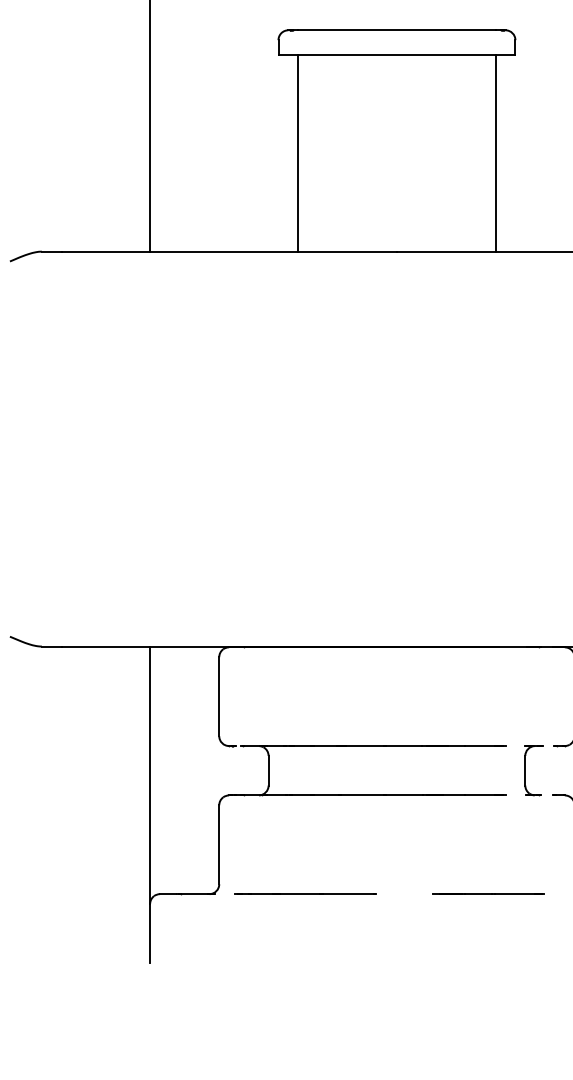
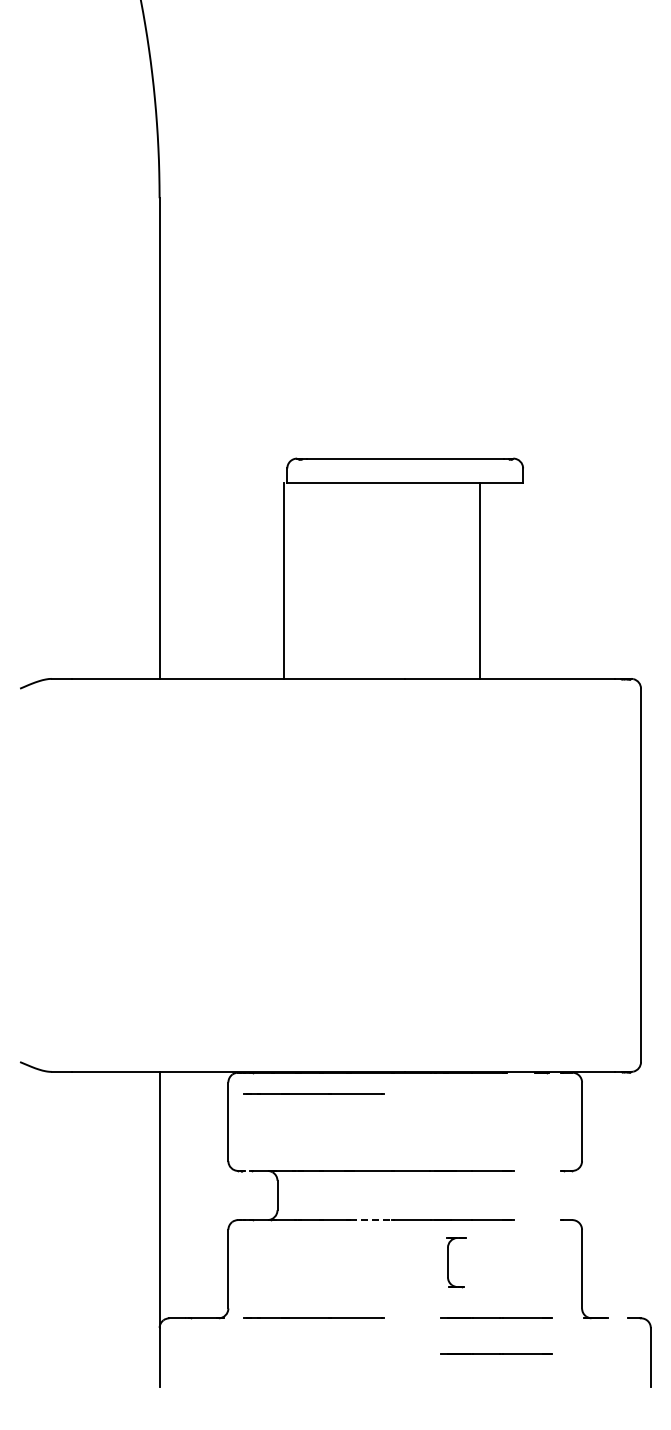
line: (297, 152) -> (283, 580), moved
line: (495, 152) -> (480, 580), moved
line: (304, 668) -> (313, 1093), added
part: (525, 770) -> (448, 1262), moved
line: (363, 795) -> (371, 1220), solid -> dashed
line: (488, 929) -> (496, 1353), added

